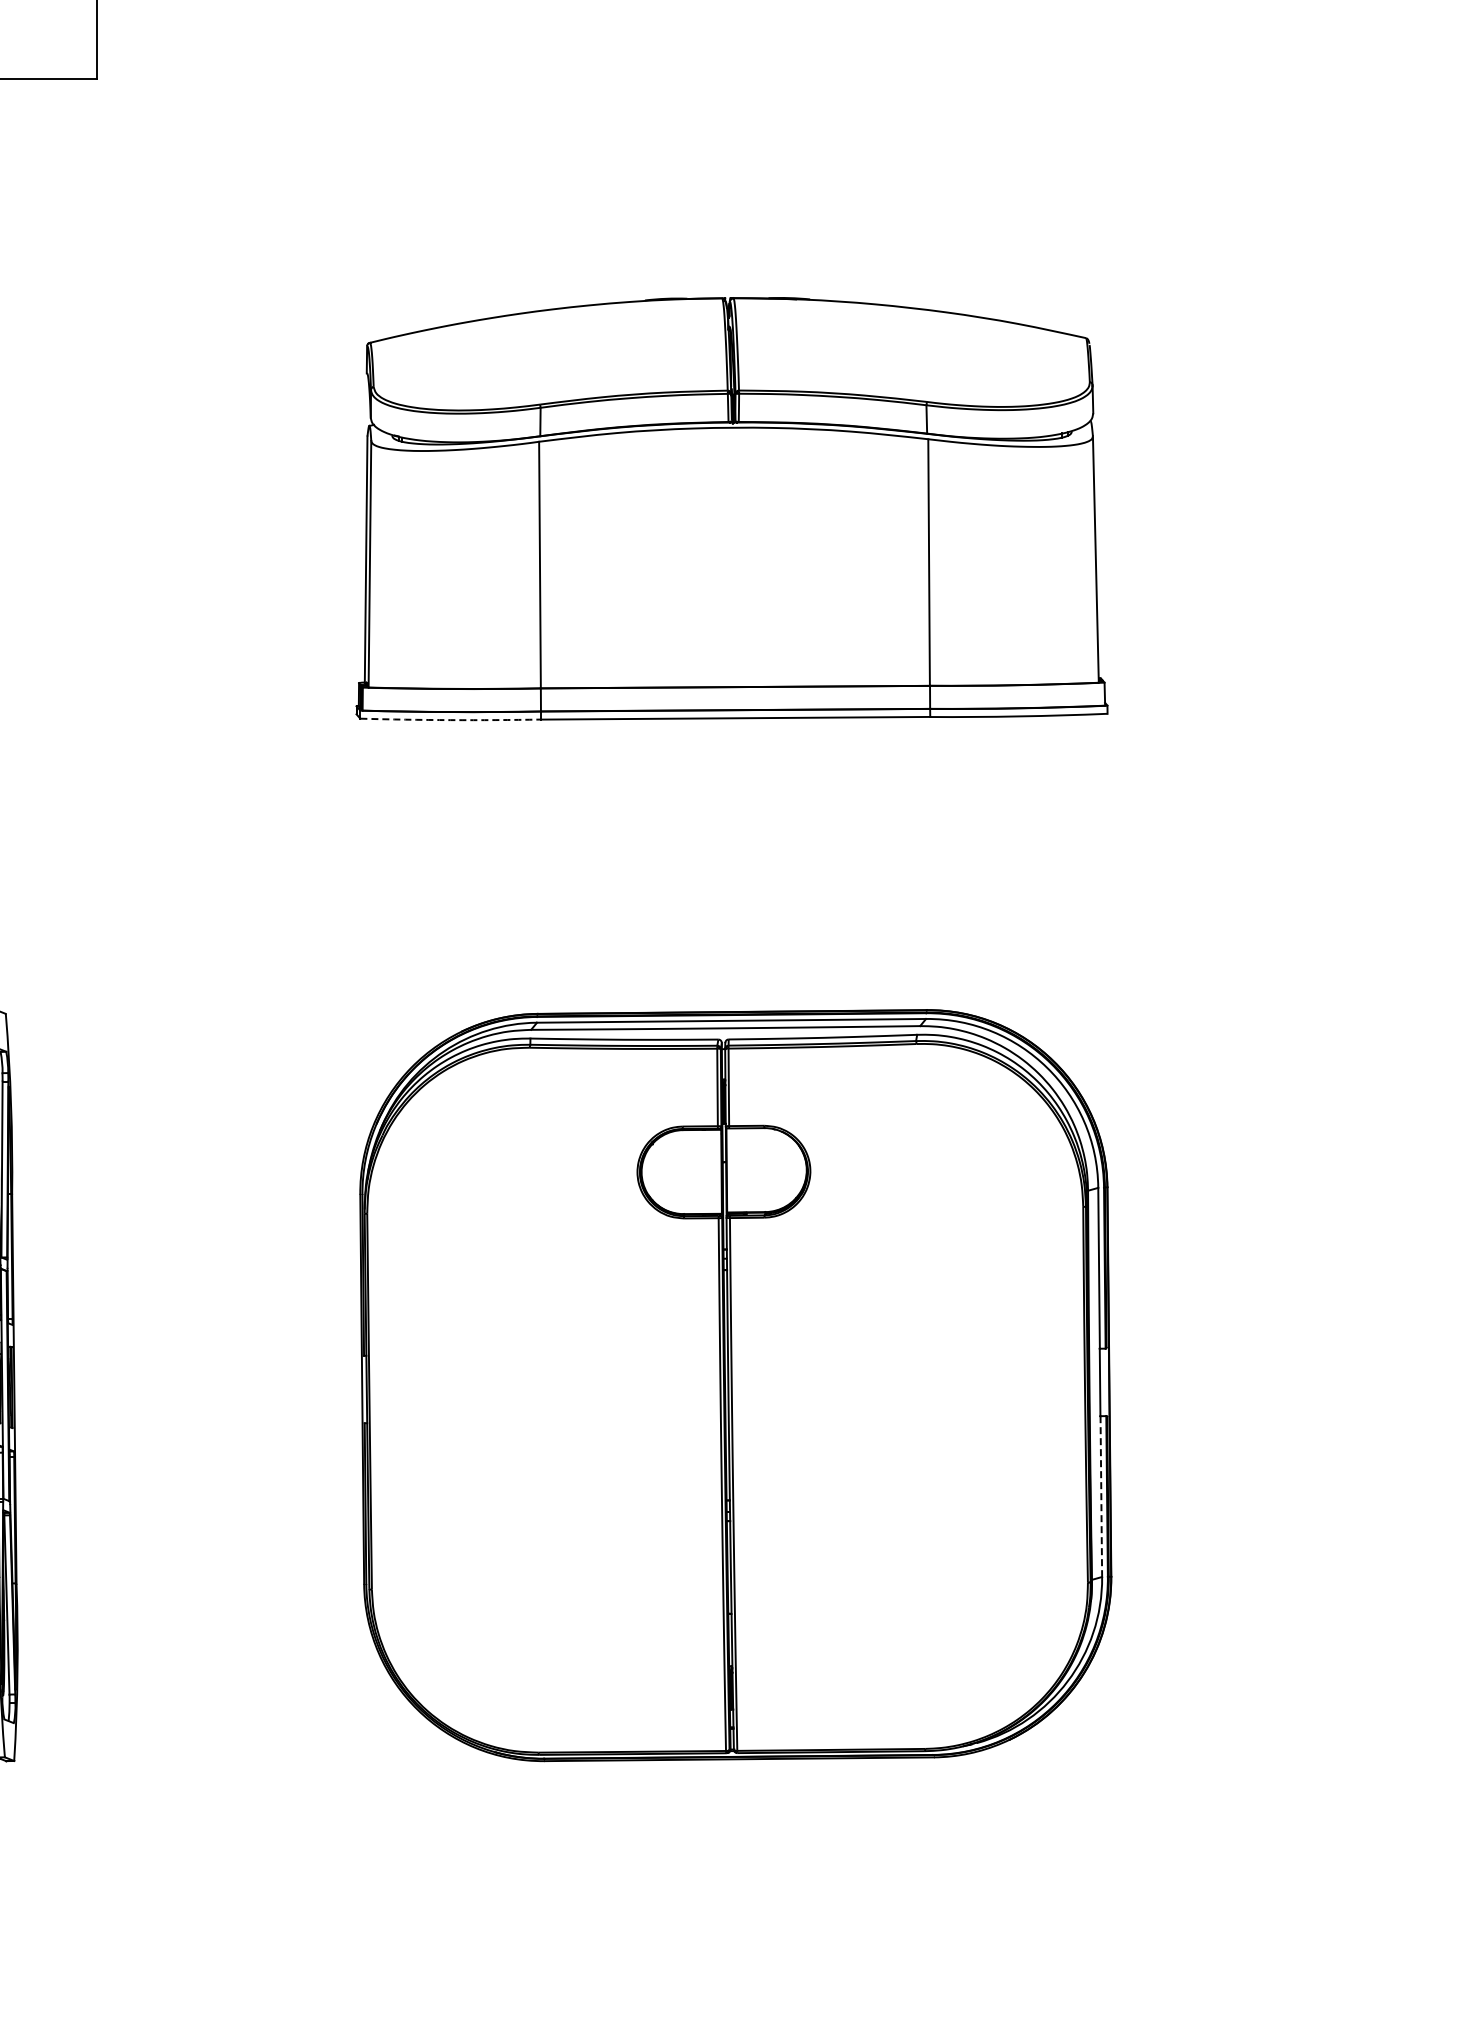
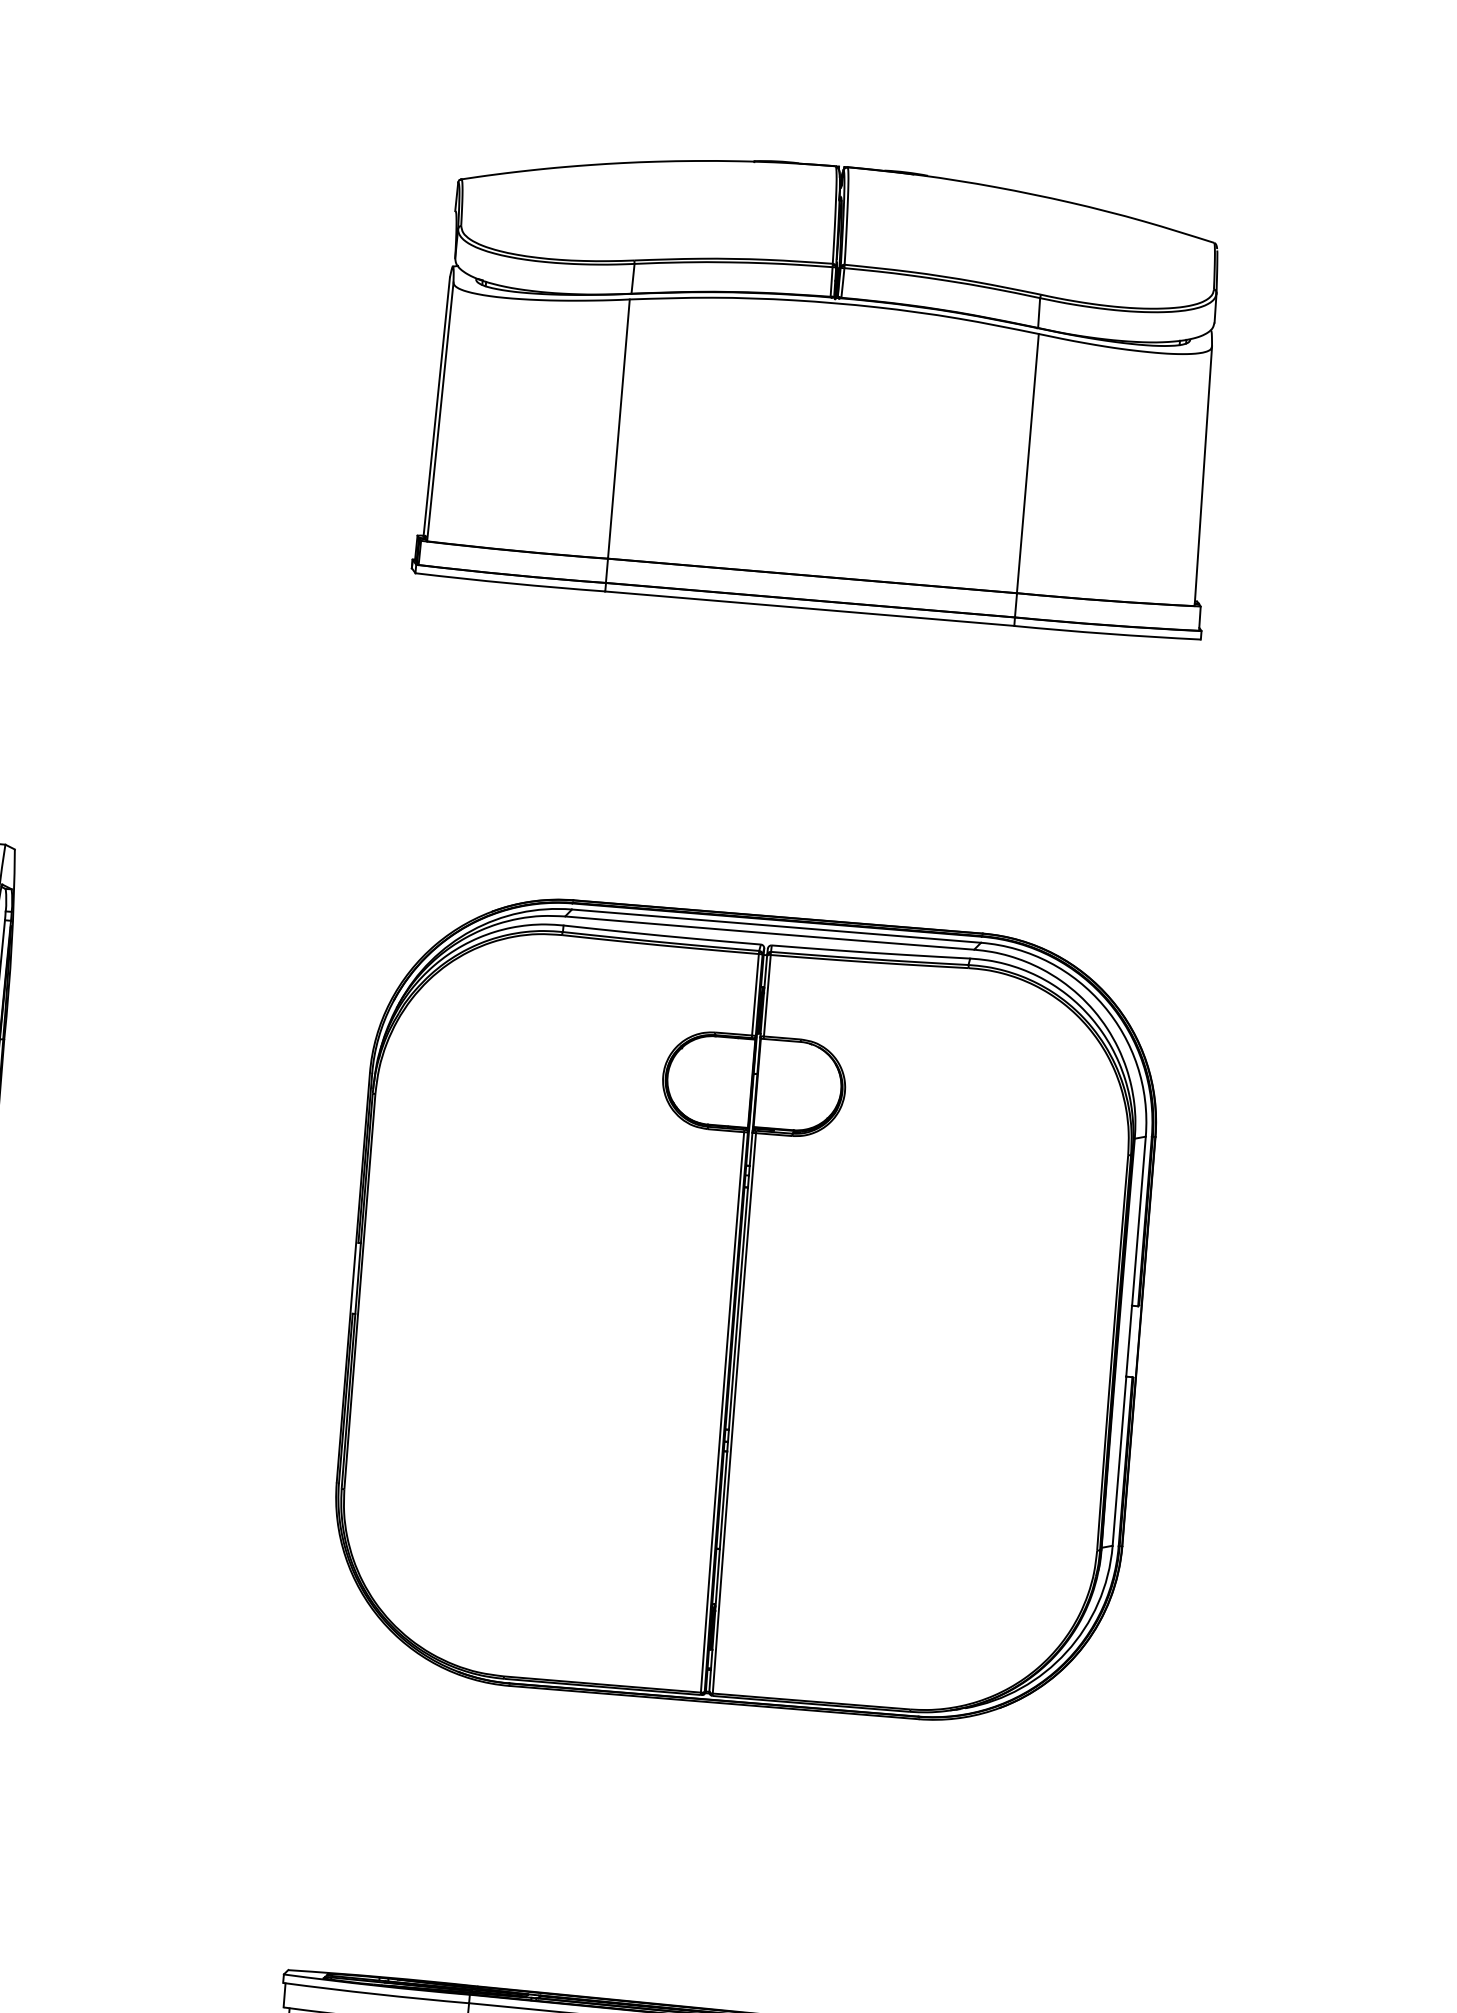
arc: (450, 720) -> (510, 583), dashed -> solid
line: (1101, 1497) -> (1119, 1462), dashed -> solid

